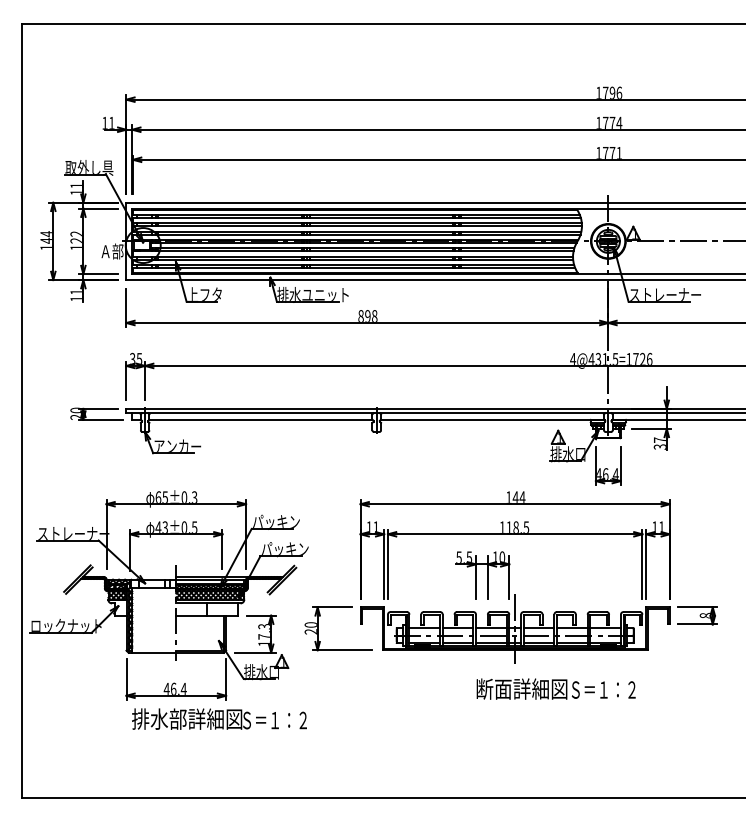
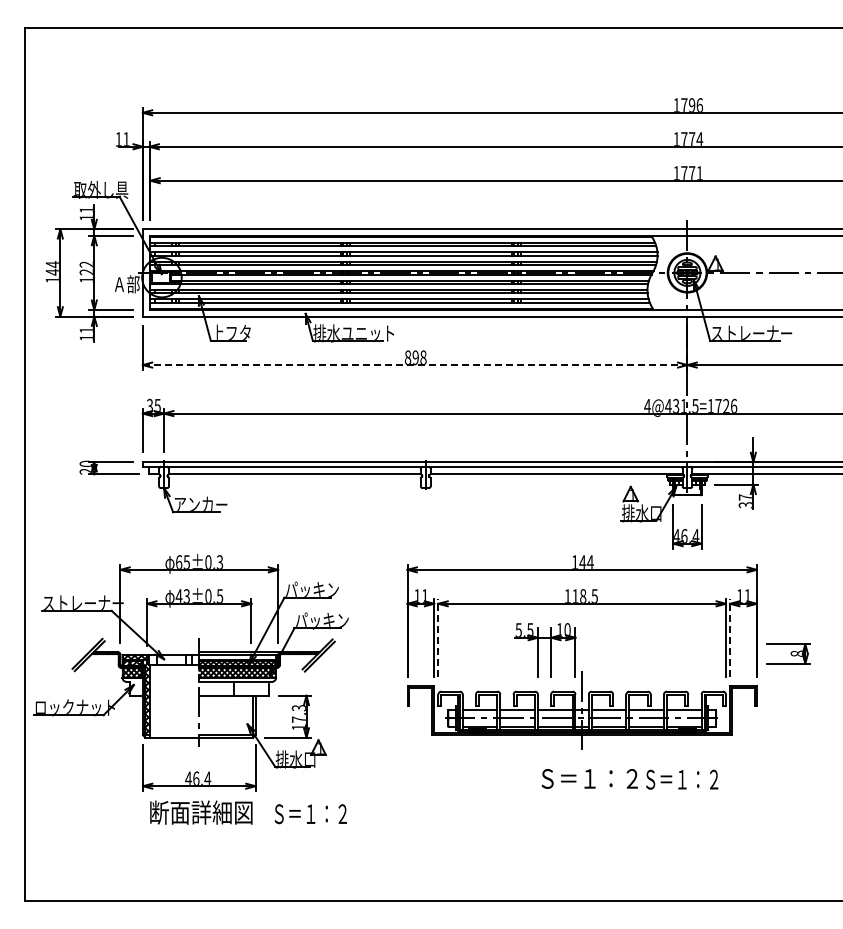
line: (367, 323) -> (415, 365), solid -> dashed
line: (388, 564) -> (438, 637), solid -> dashed
line: (646, 564) -> (730, 637), solid -> dashed
part: (697, 615) -> (788, 653), moved
part: (318, 628) -> (359, 710), removed
text: (521, 688) -> (589, 778), 断面詳細図 -> Ｓ＝１：２
text: (187, 719) -> (211, 812), 排水部詳細図 -> 断面詳細図

